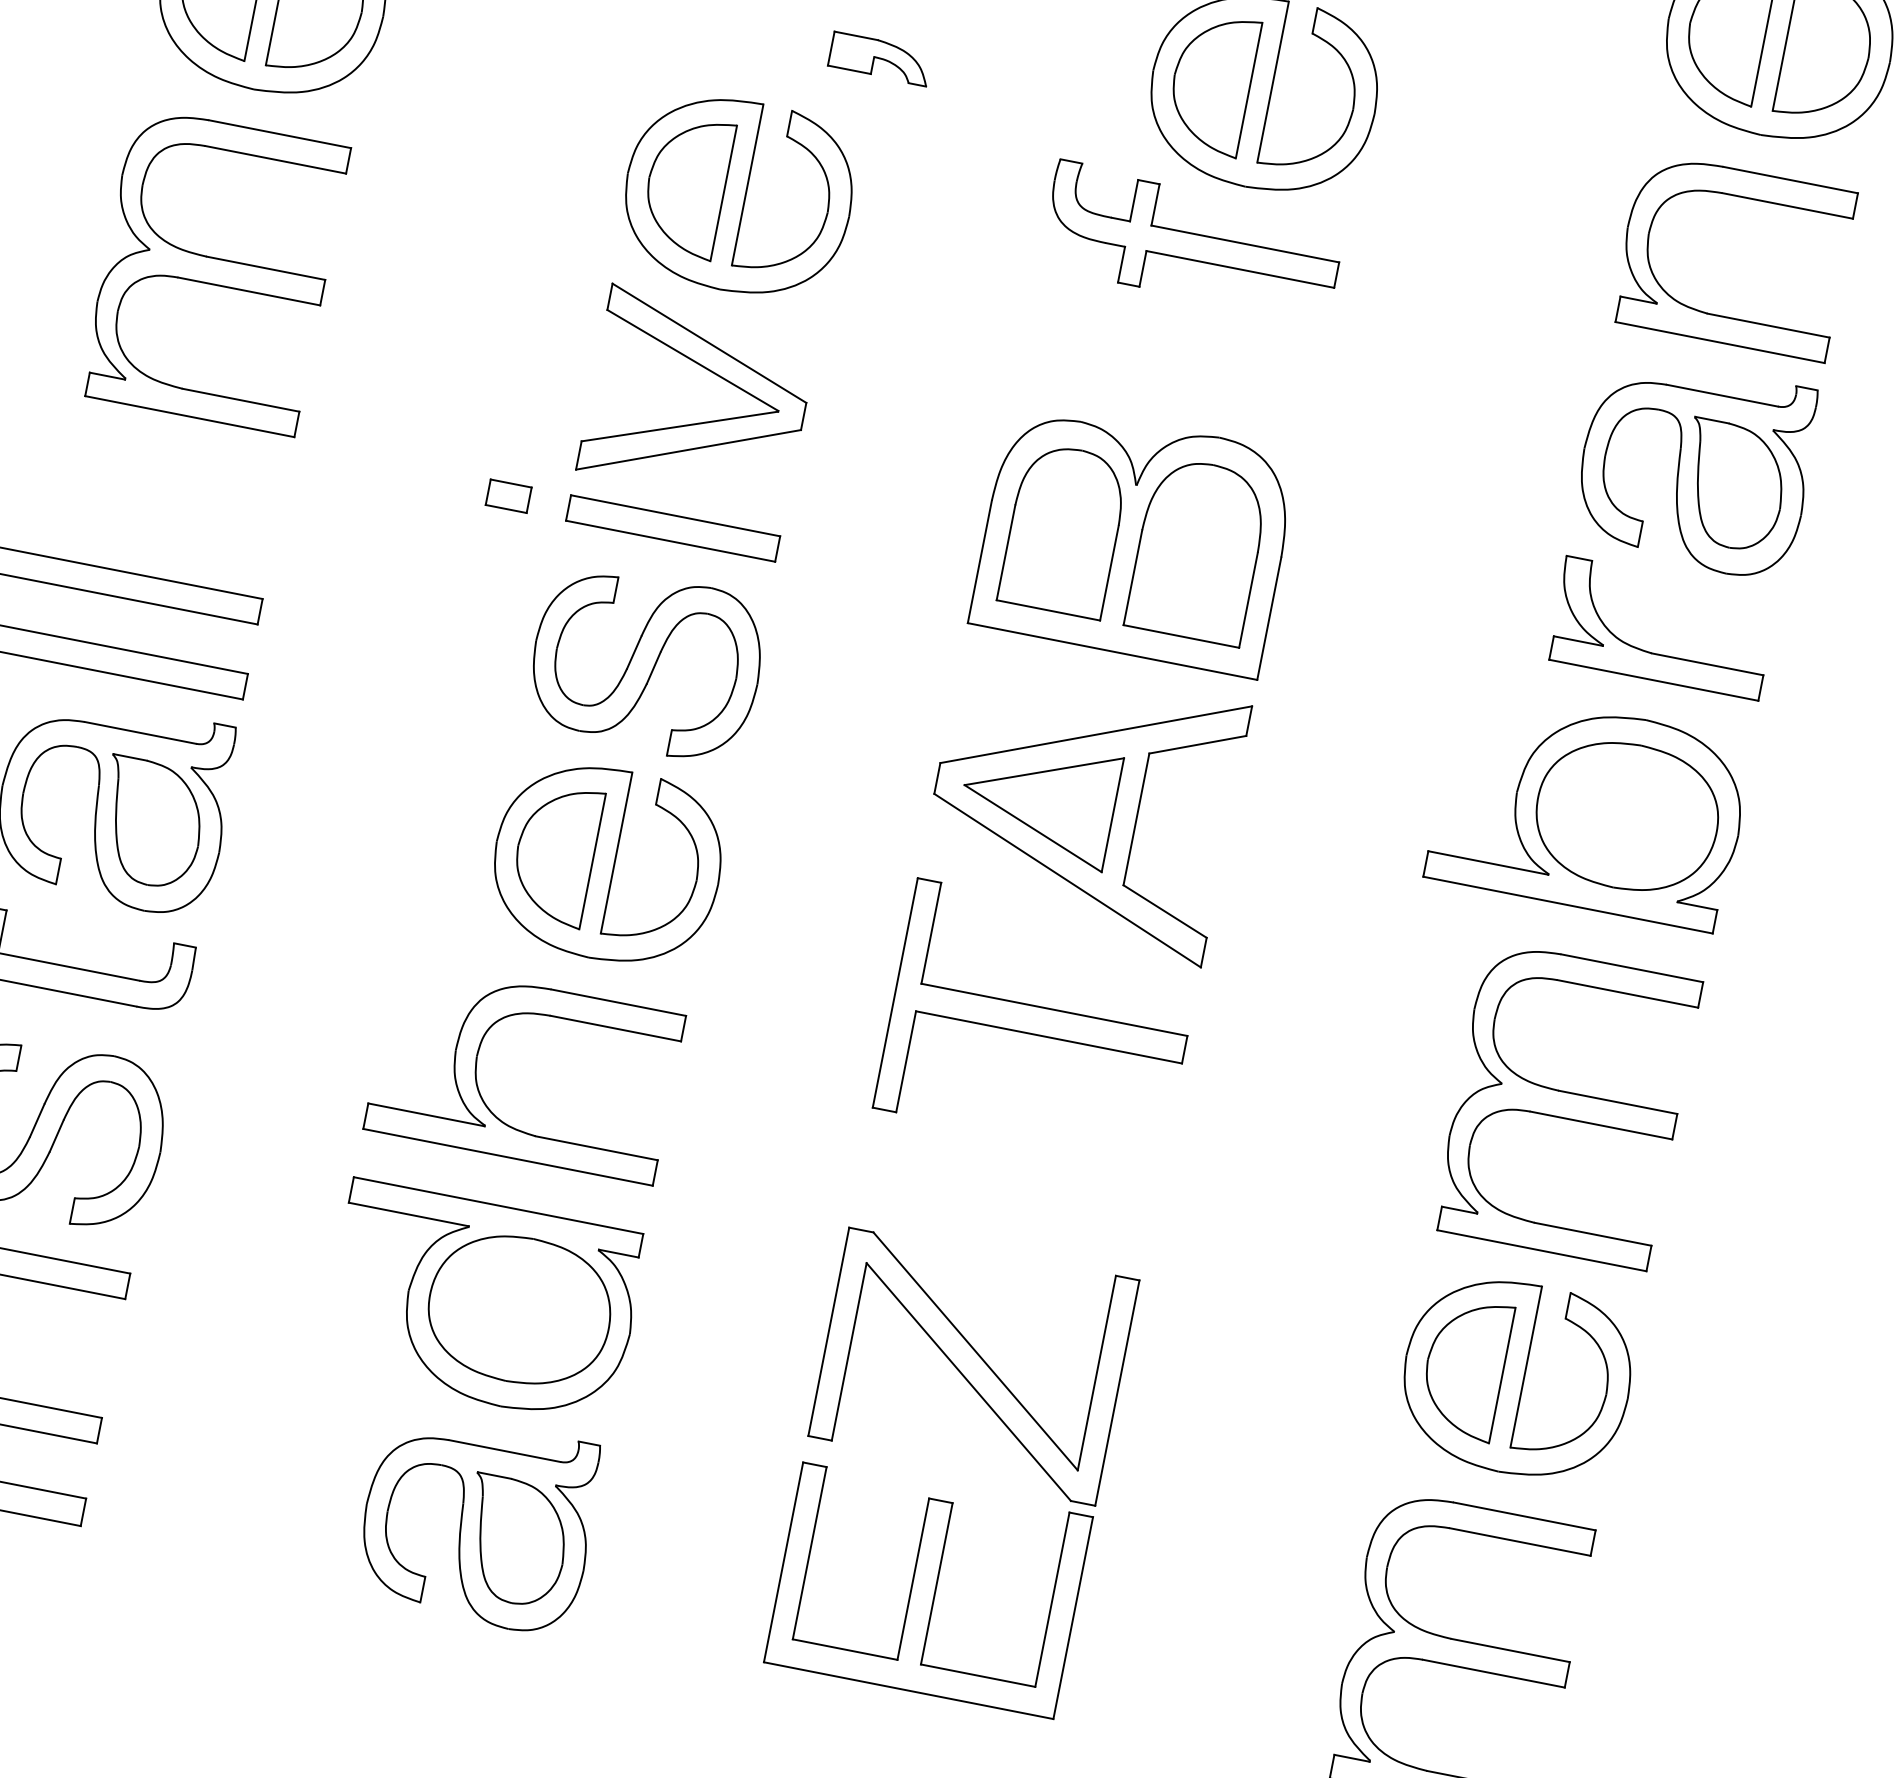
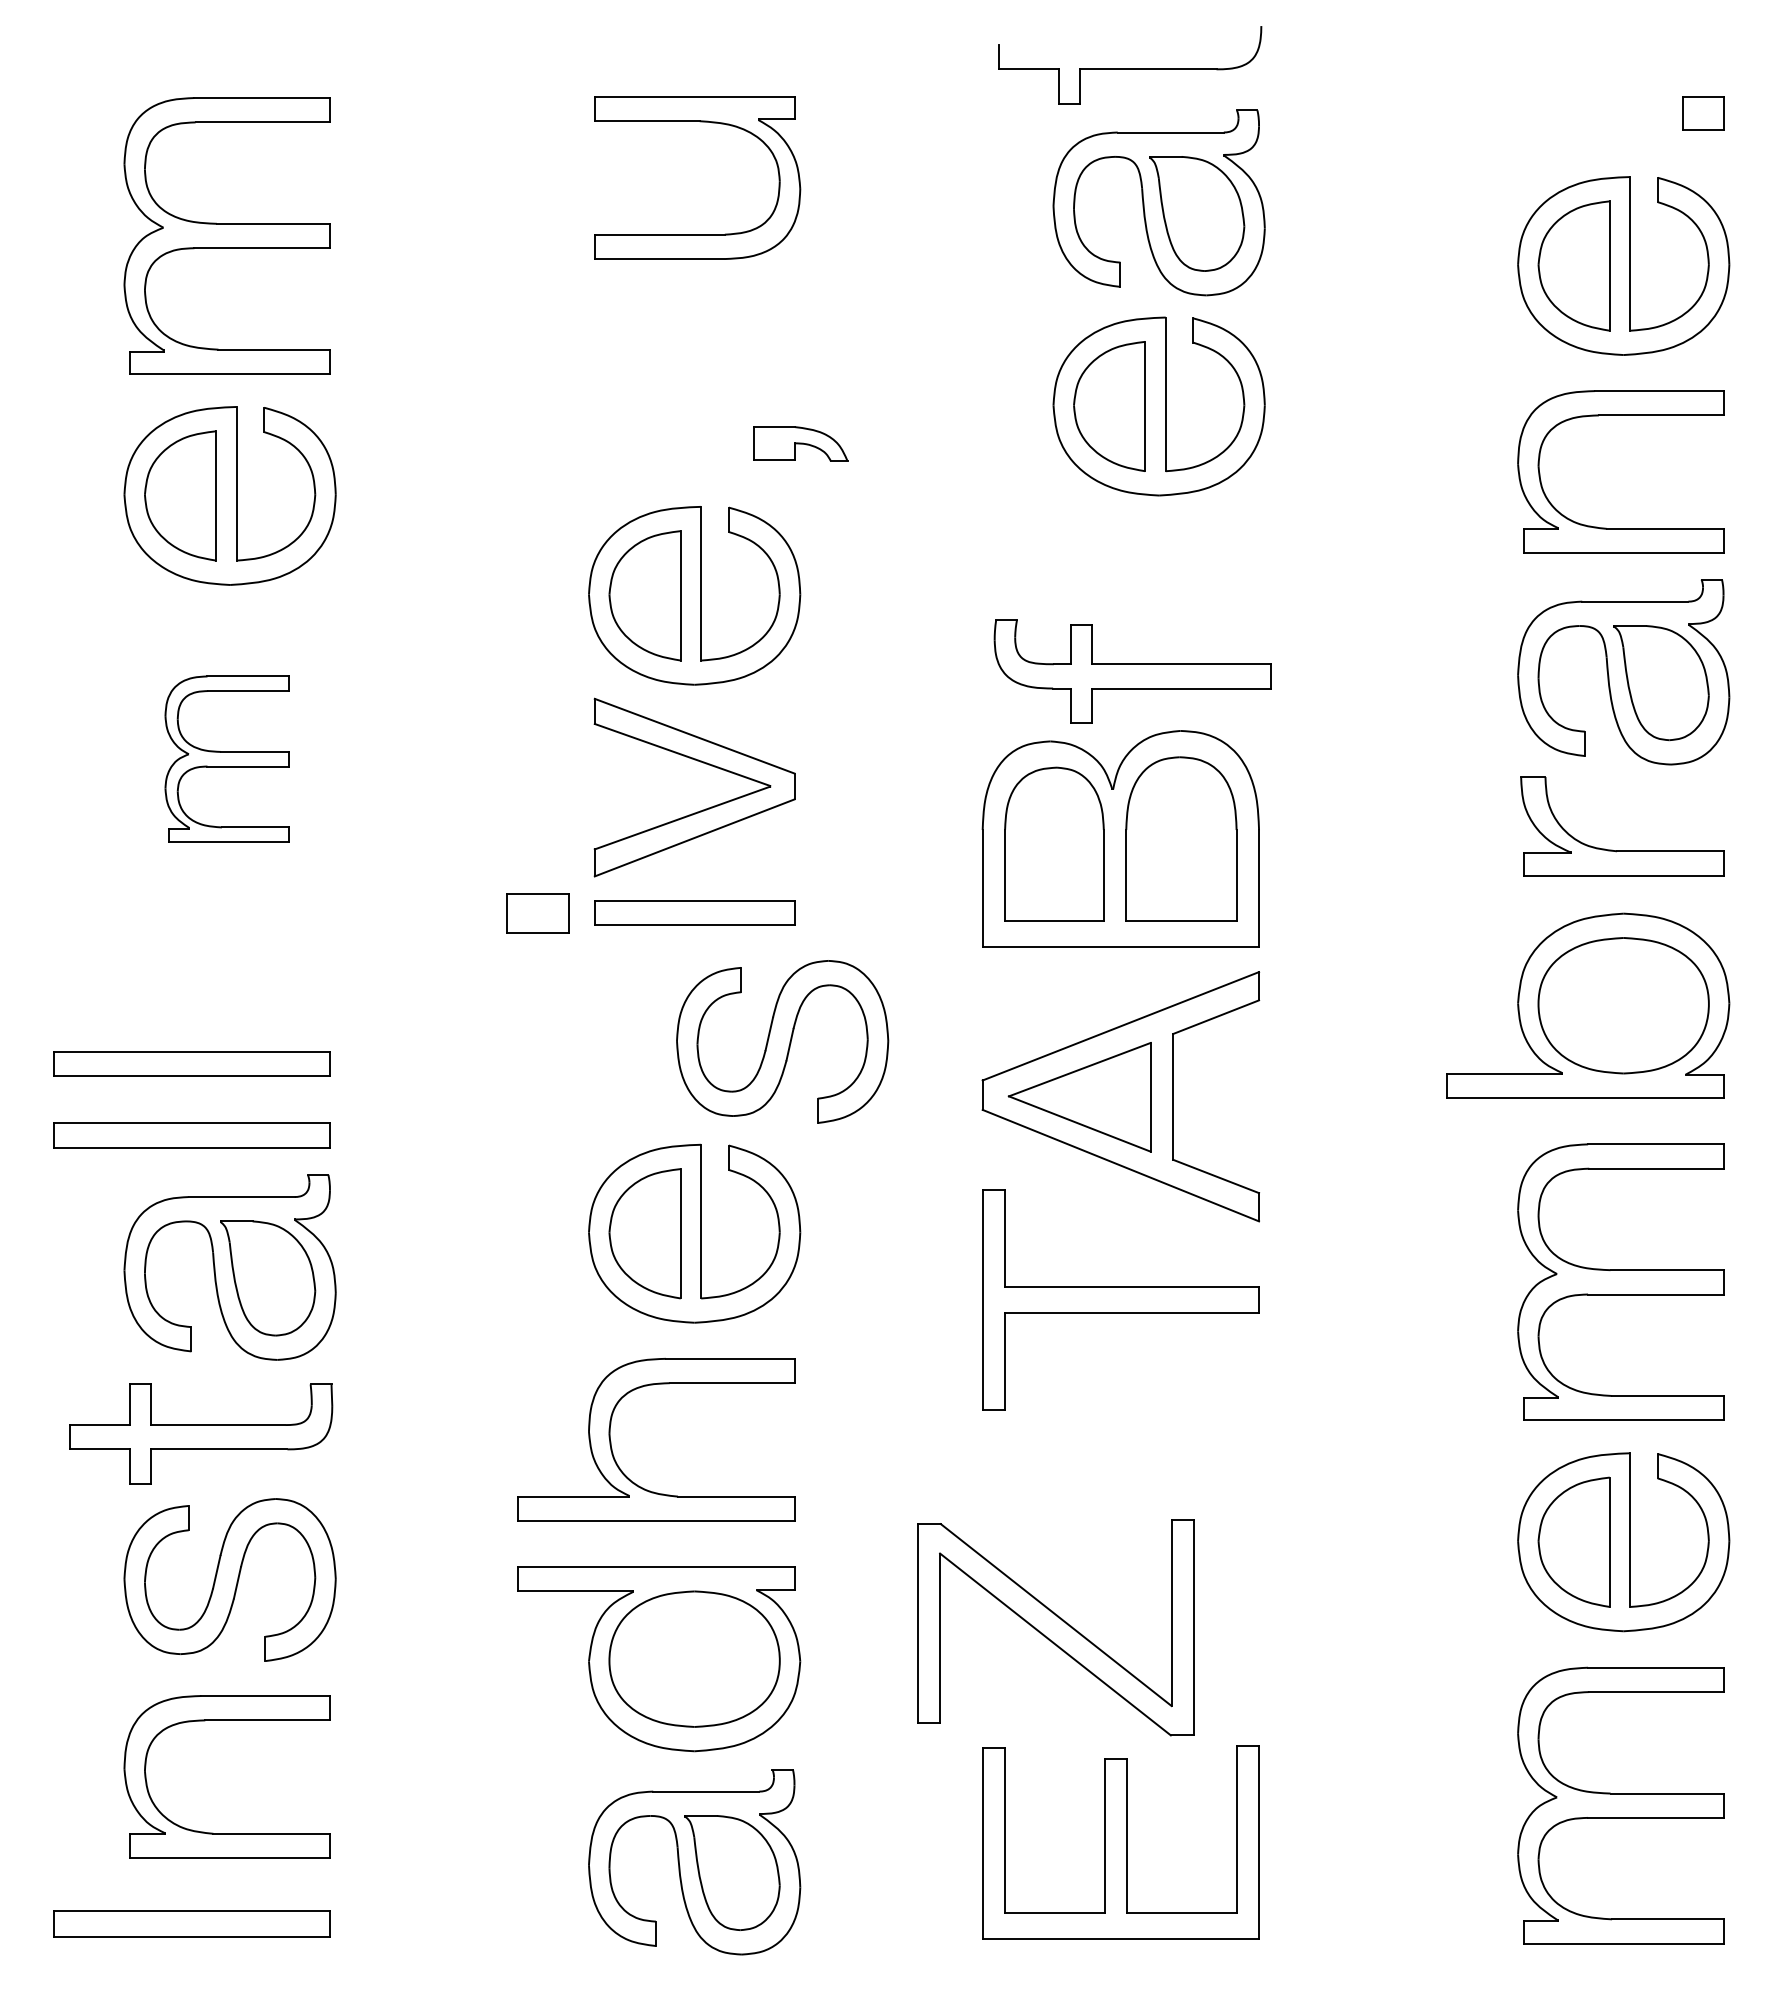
part: (1192, 241) -> (1132, 671), moved
part: (214, 270) -> (226, 758), size x0.6
part: (508, 495) -> (537, 912), size x1.6
part: (646, 663) -> (782, 1041), moved
part: (972, 1364) -> (1055, 1627), moved

